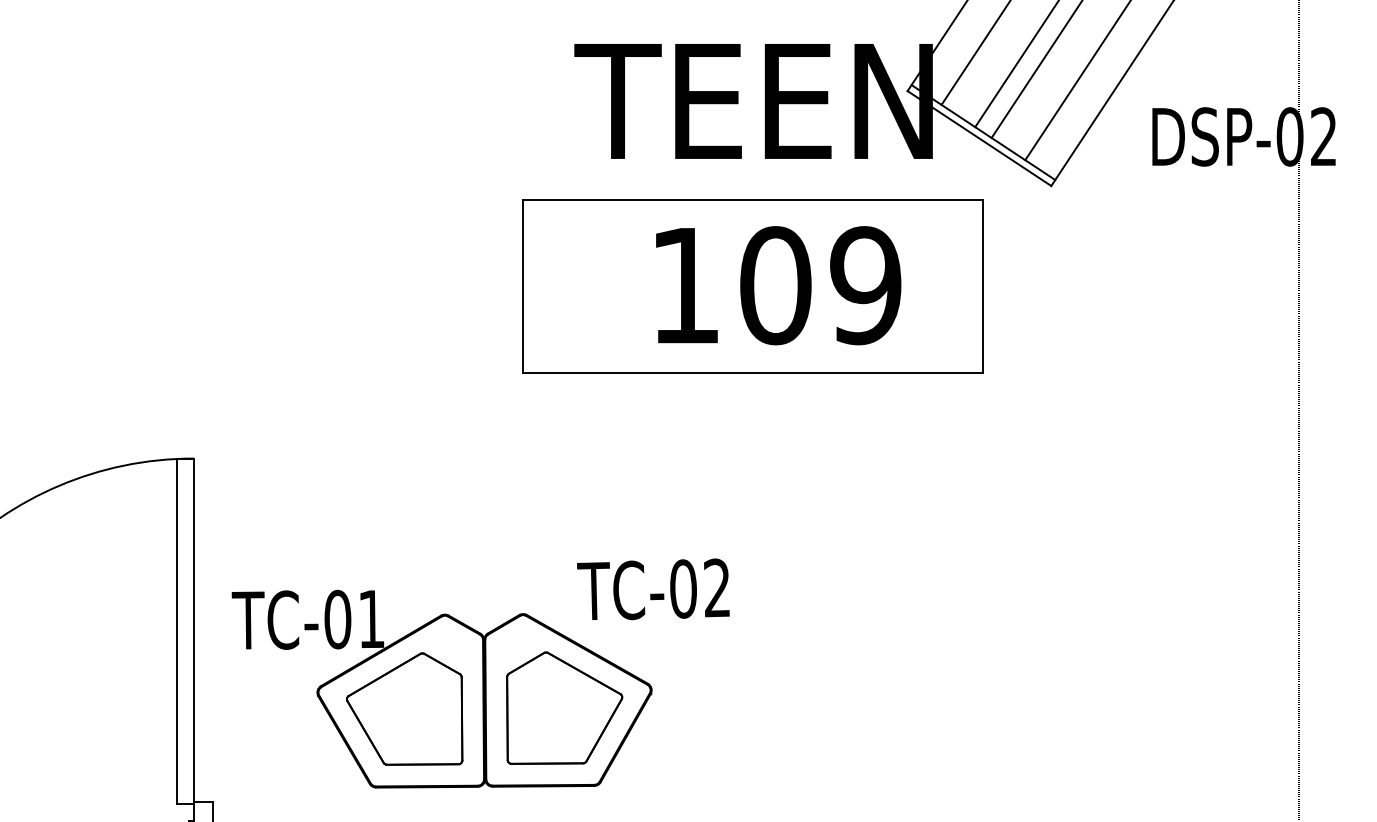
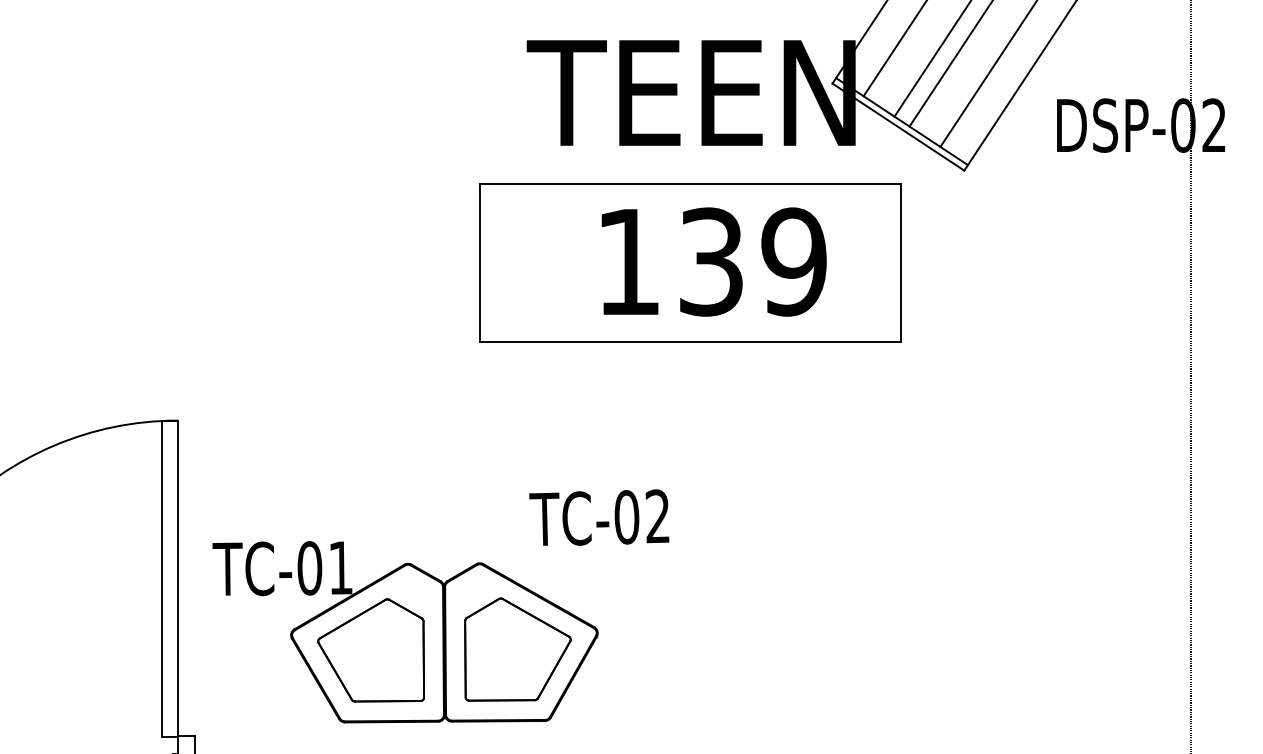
text: (775, 285) -> (711, 261), 109 -> 139
text: (653, 589) -> (599, 517), moved

